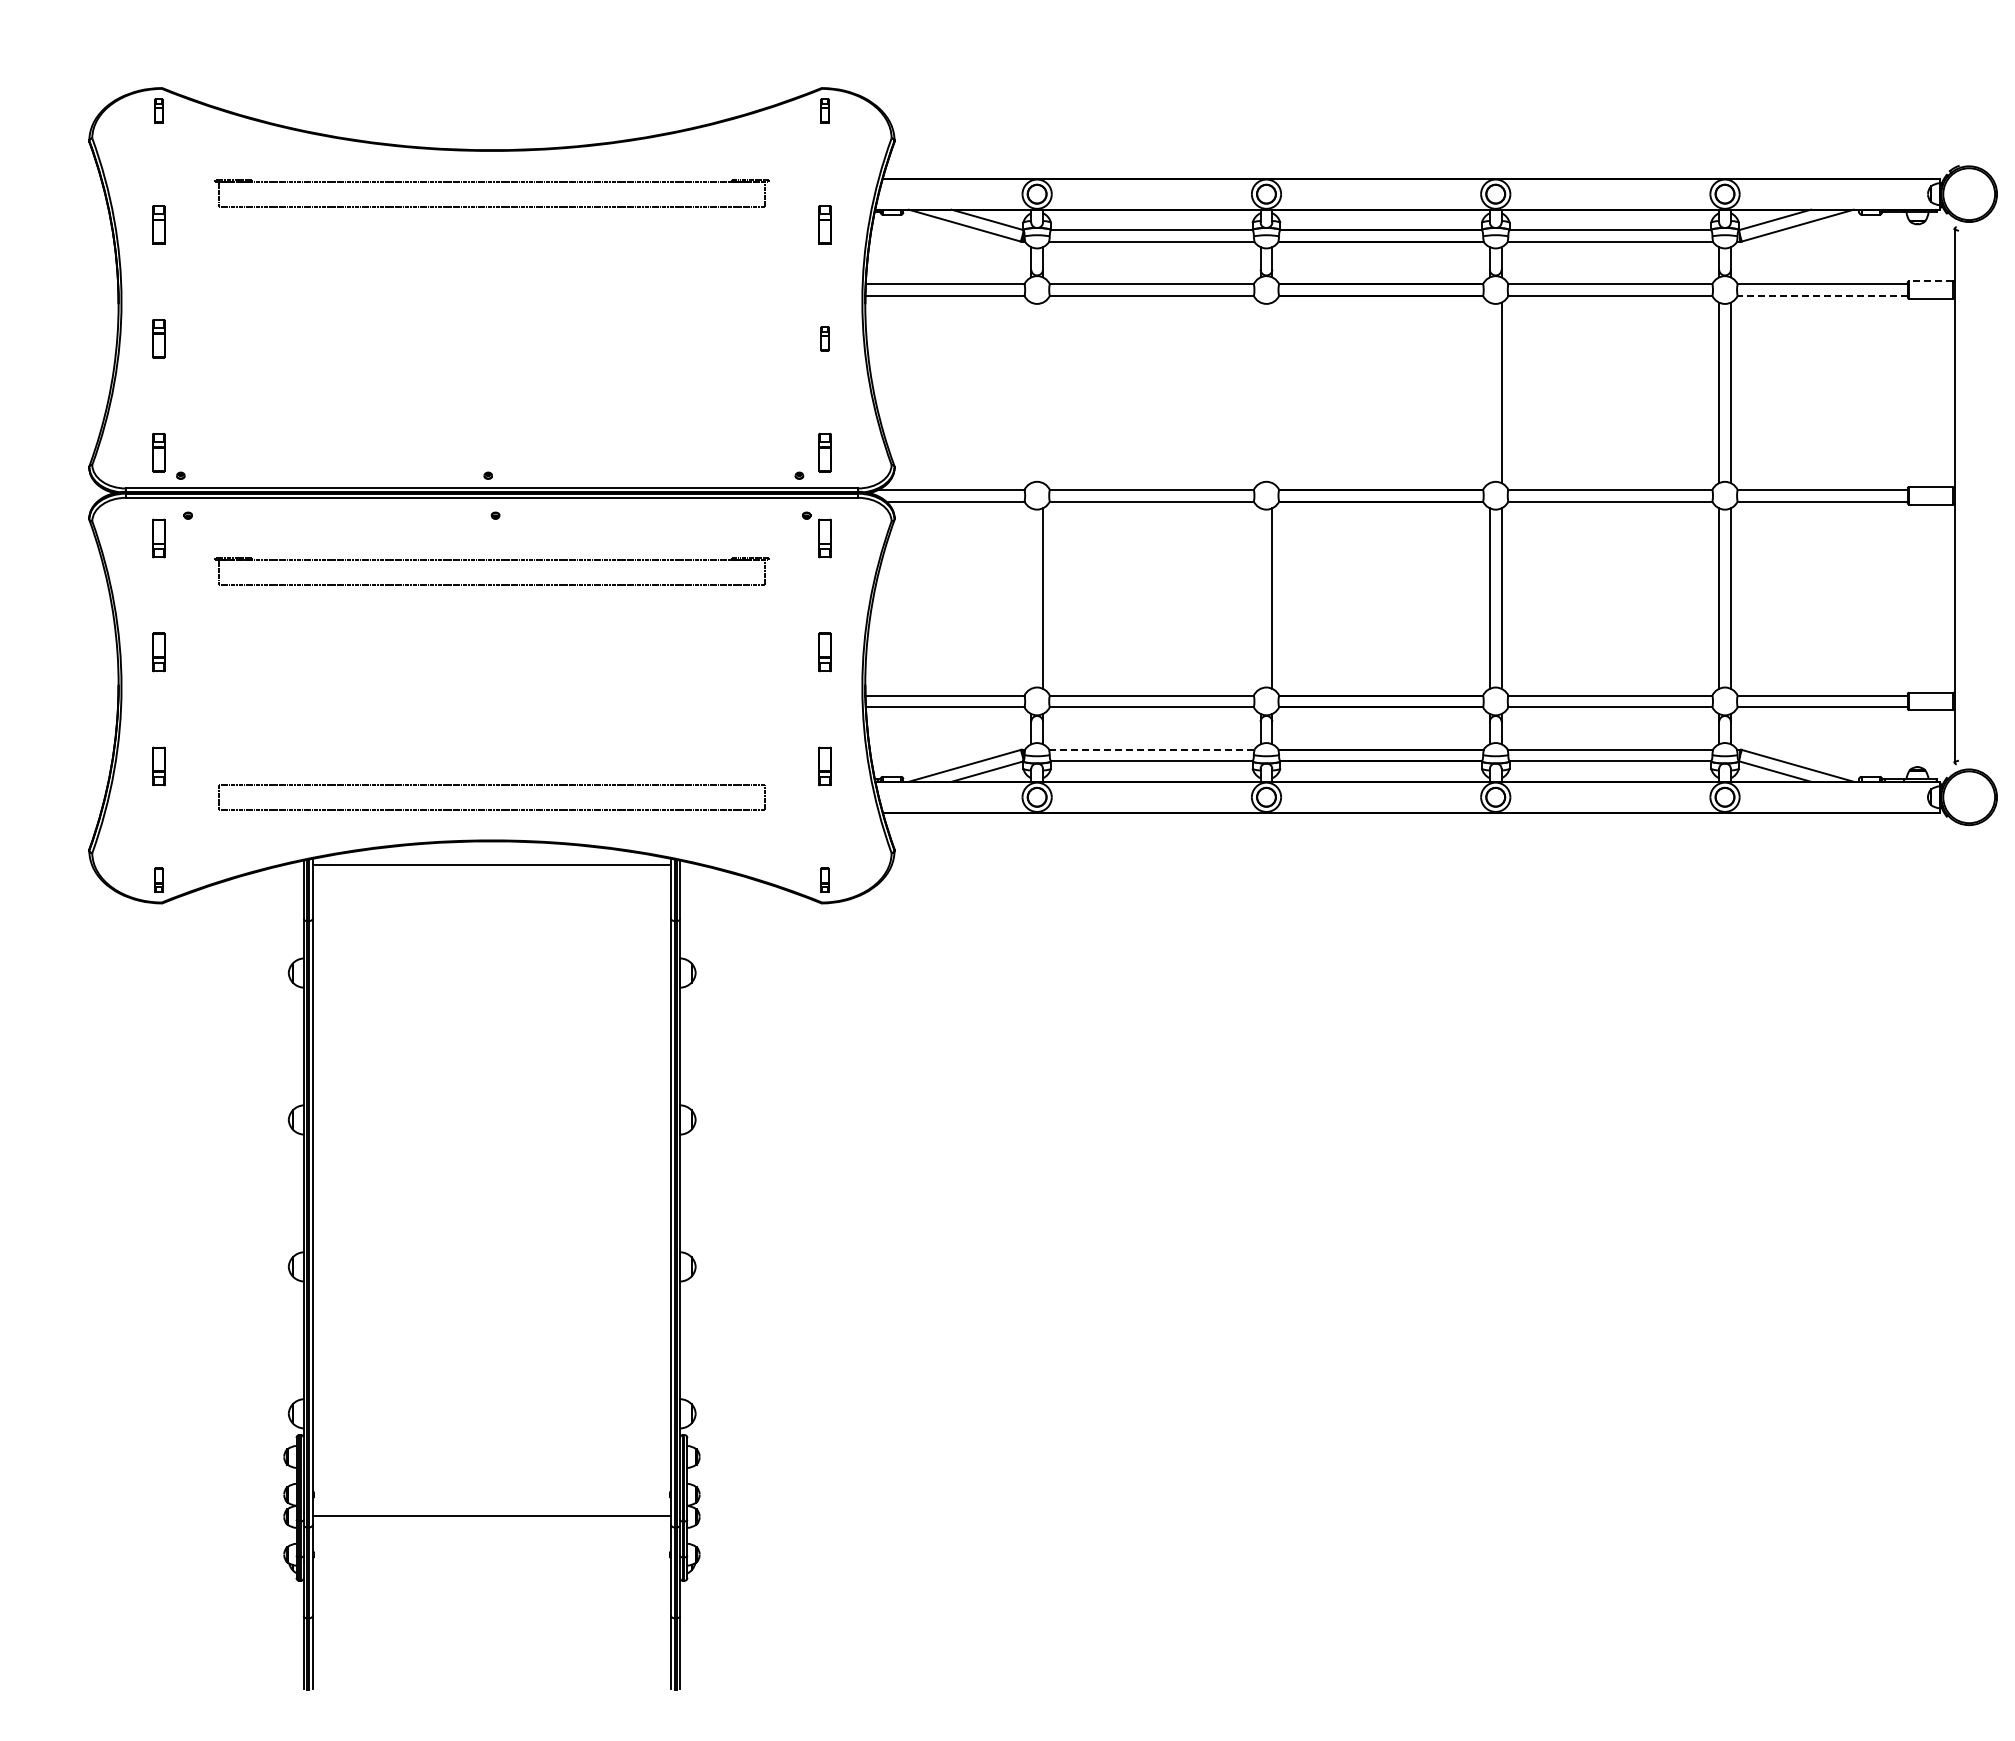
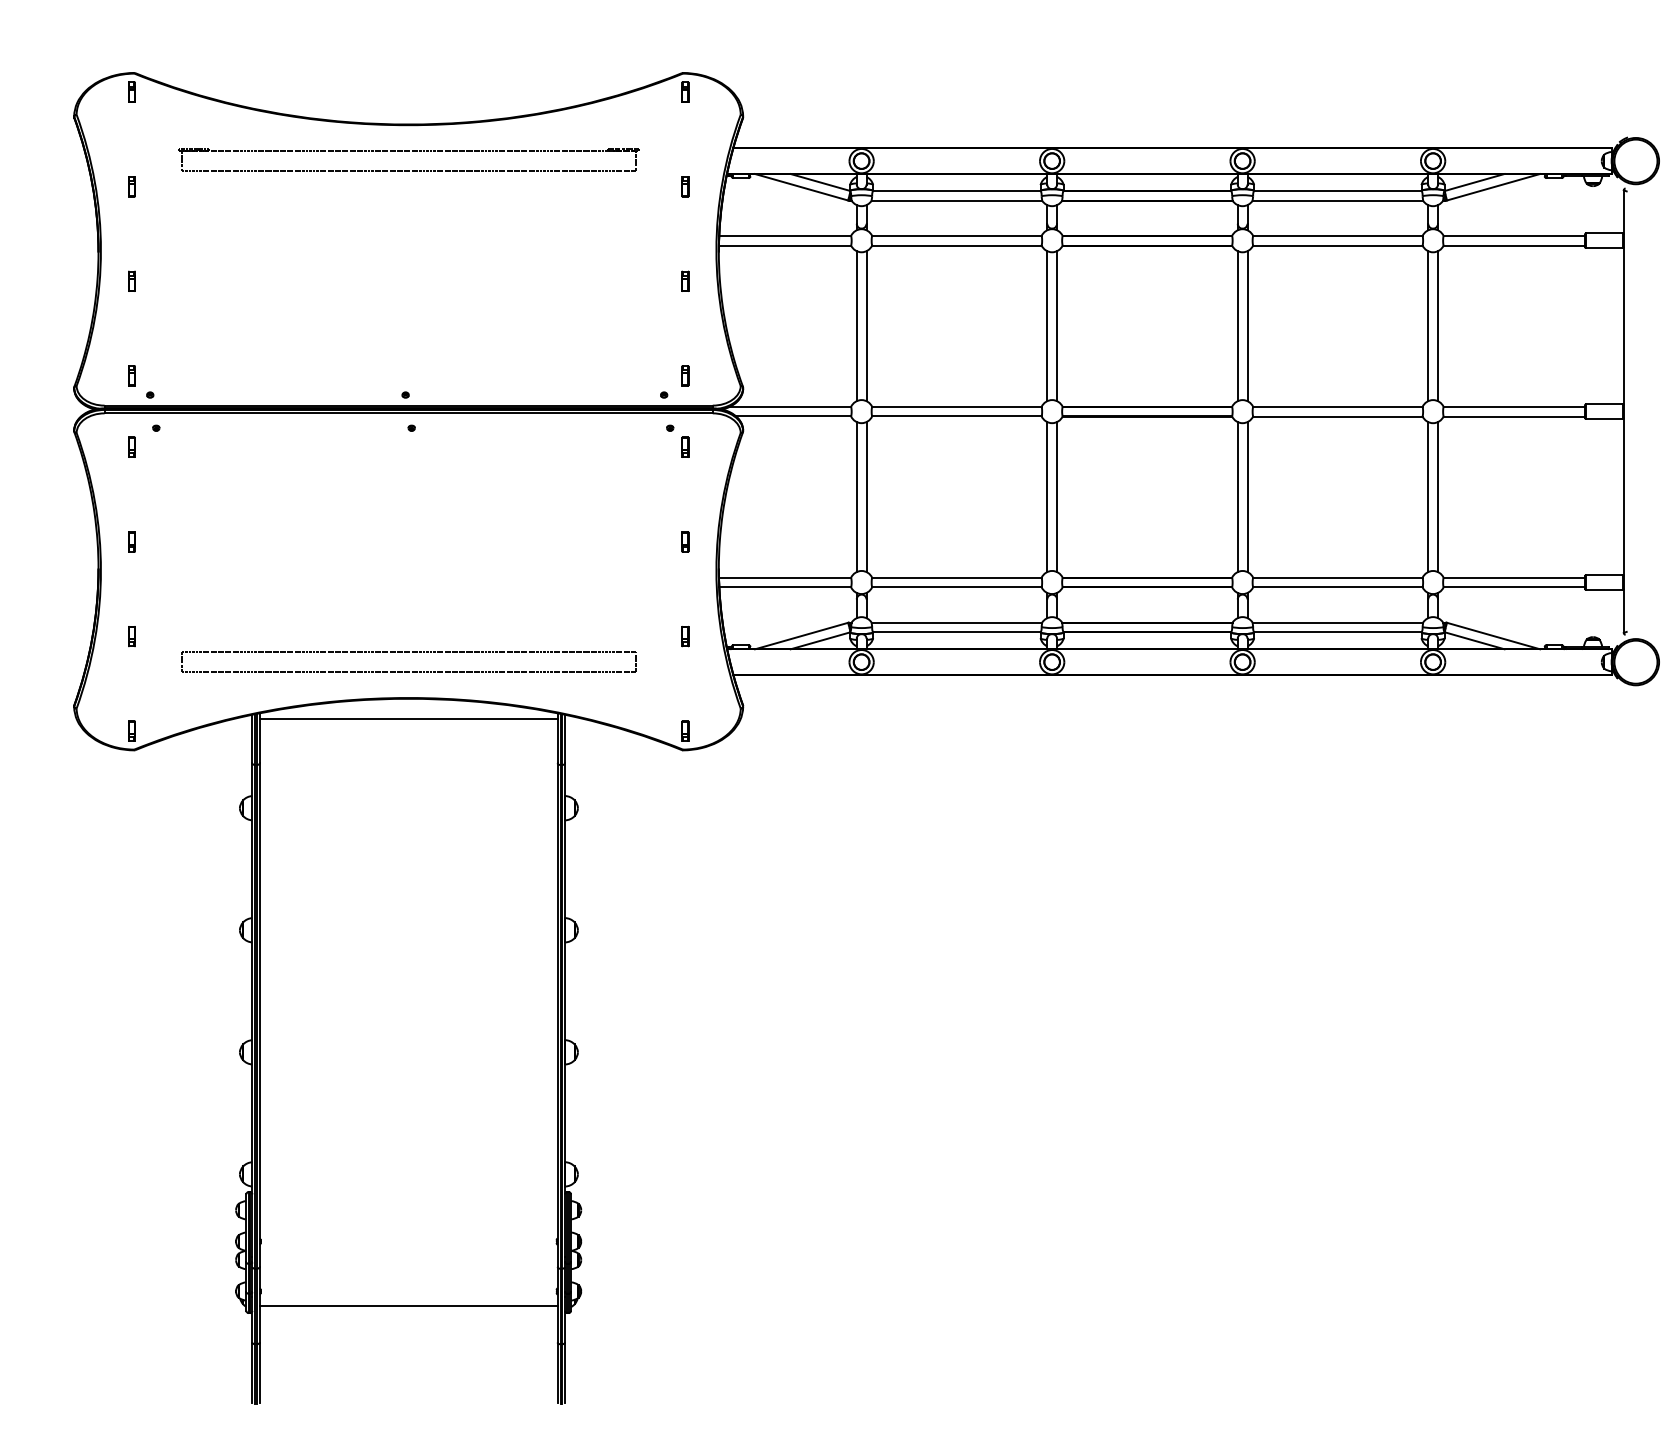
part: (158, 224) -> (131, 186), size x0.62
part: (824, 224) -> (684, 186), size x0.62
line: (1931, 281) -> (1604, 233), dashed -> solid
line: (1822, 295) -> (1514, 245), dashed -> solid
part: (158, 338) -> (131, 281), size x0.62
line: (1031, 392) -> (856, 325), added
line: (1043, 392) -> (866, 325), added
line: (1260, 392) -> (1047, 325), added
line: (1272, 392) -> (1057, 325), added
line: (1489, 392) -> (1237, 325), added
part: (158, 452) -> (131, 375), size x0.62
part: (824, 452) -> (684, 375), size x0.62
part: (158, 538) -> (131, 447), size x0.62
part: (824, 538) -> (684, 447), size x0.62
part: (491, 560) -> (408, 465), removed
line: (1031, 598) -> (856, 497), added
line: (1260, 598) -> (1047, 497), added
part: (158, 652) -> (131, 541), size x0.62
part: (824, 652) -> (684, 541), size x0.62
line: (1151, 749) -> (956, 622), dashed -> solid
part: (158, 766) -> (131, 636), size x0.62
part: (824, 766) -> (684, 636), size x0.62
line: (491, 1516) -> (408, 1306), moved

